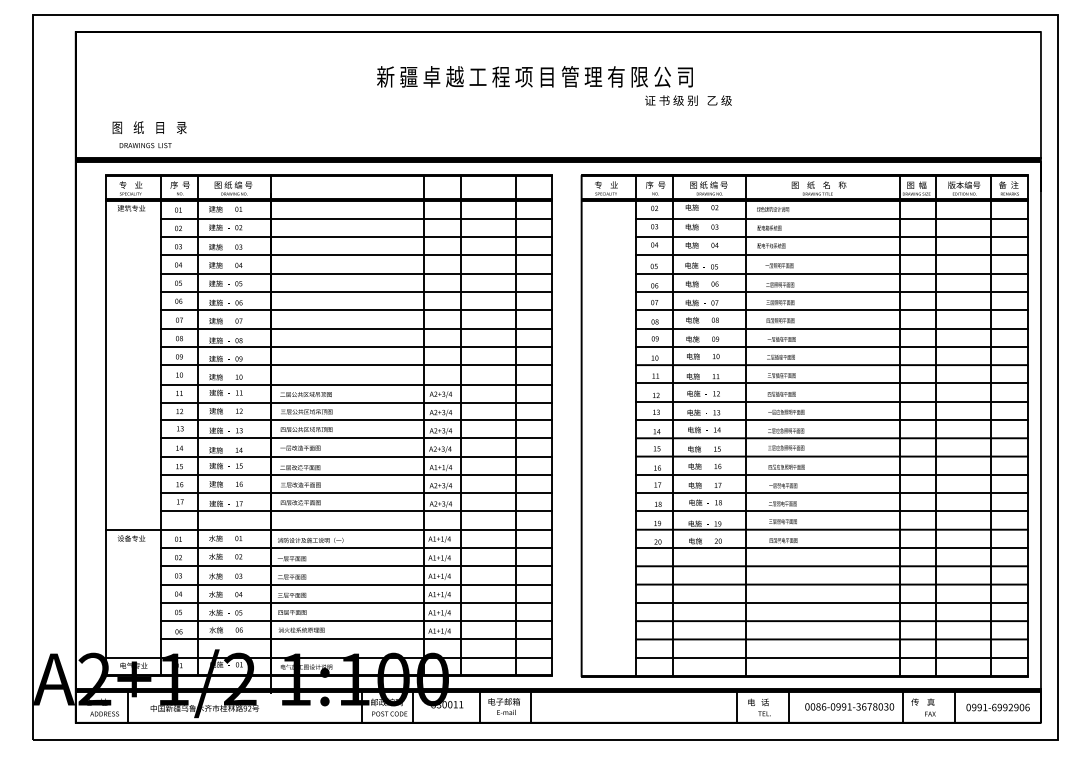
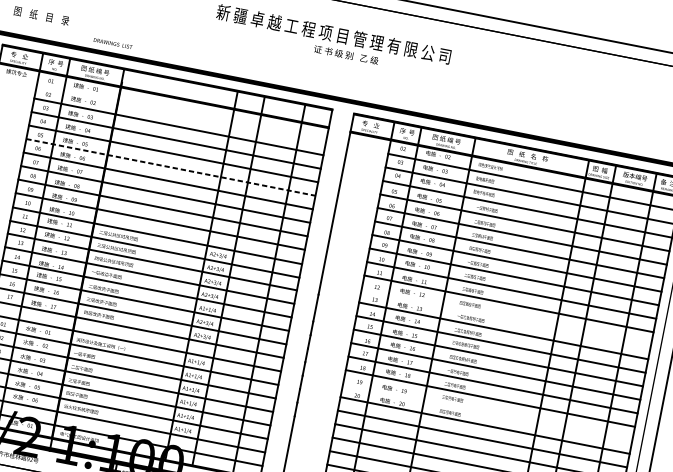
text: (688, 100) -> (346, 54), moved
text: (145, 145) -> (112, 43), moved
line: (356, 218) -> (181, 113), removed
line: (356, 292) -> (170, 167), solid -> dashed
line: (831, 401) -> (505, 317), removed
line: (831, 529) -> (487, 411), removed

